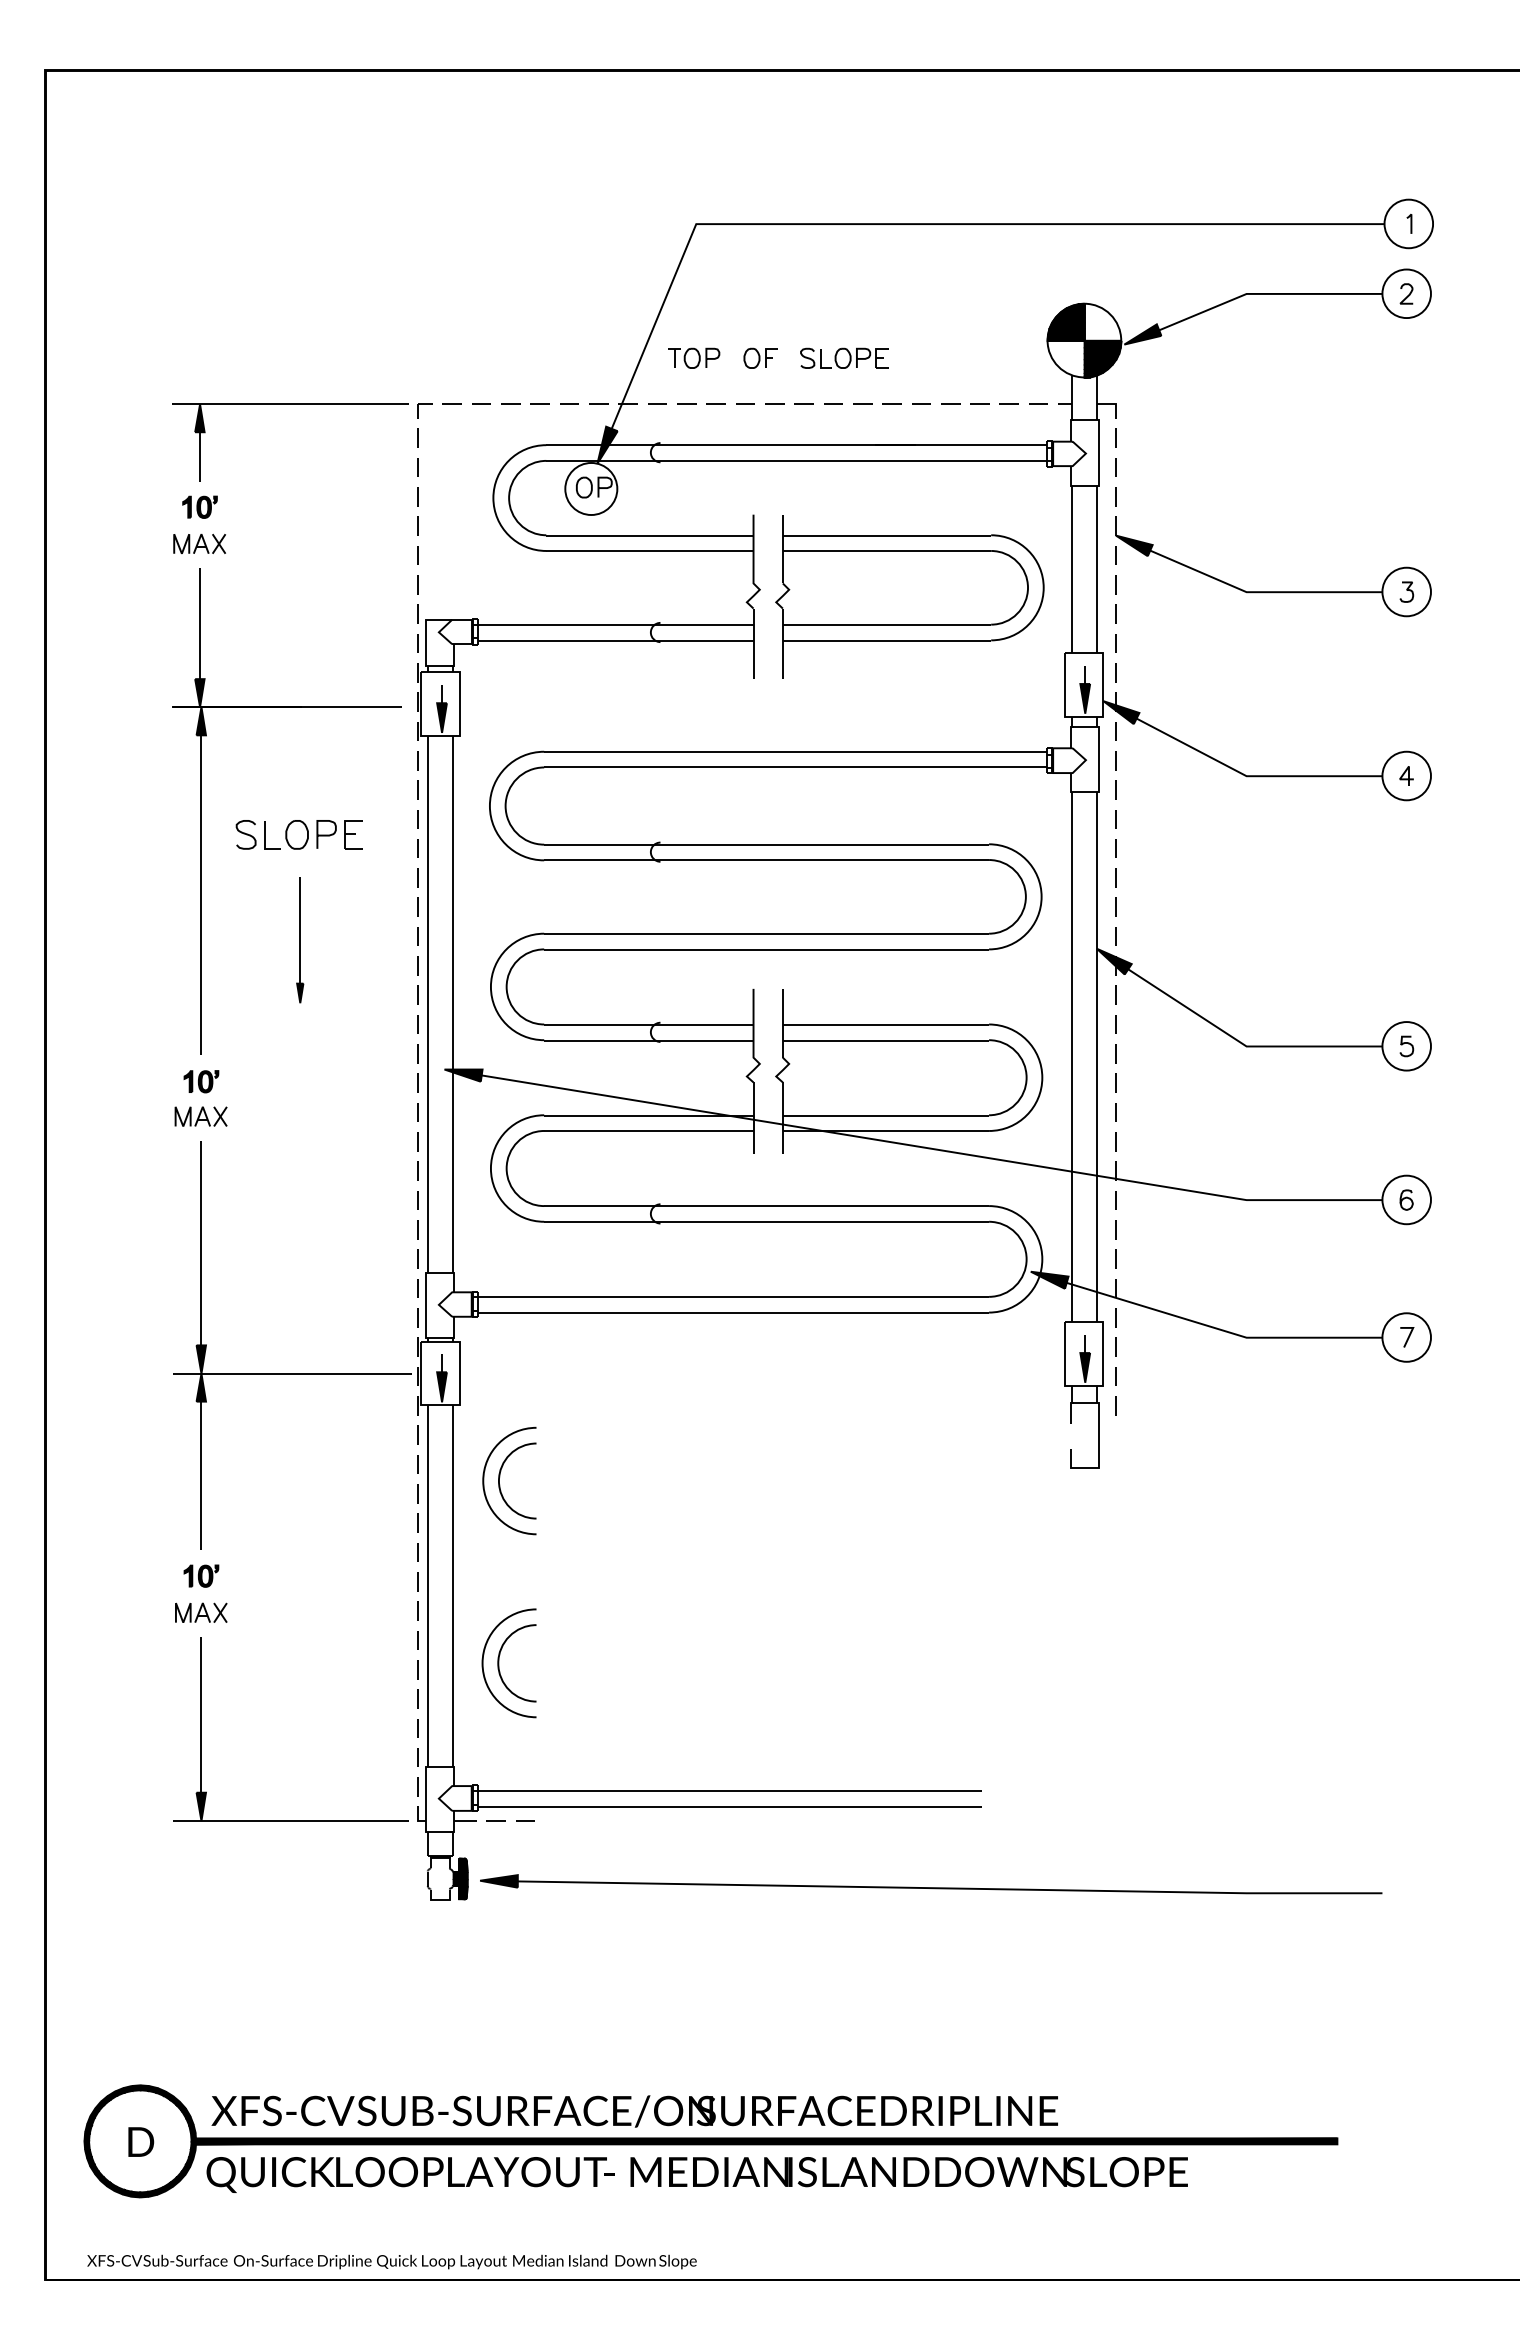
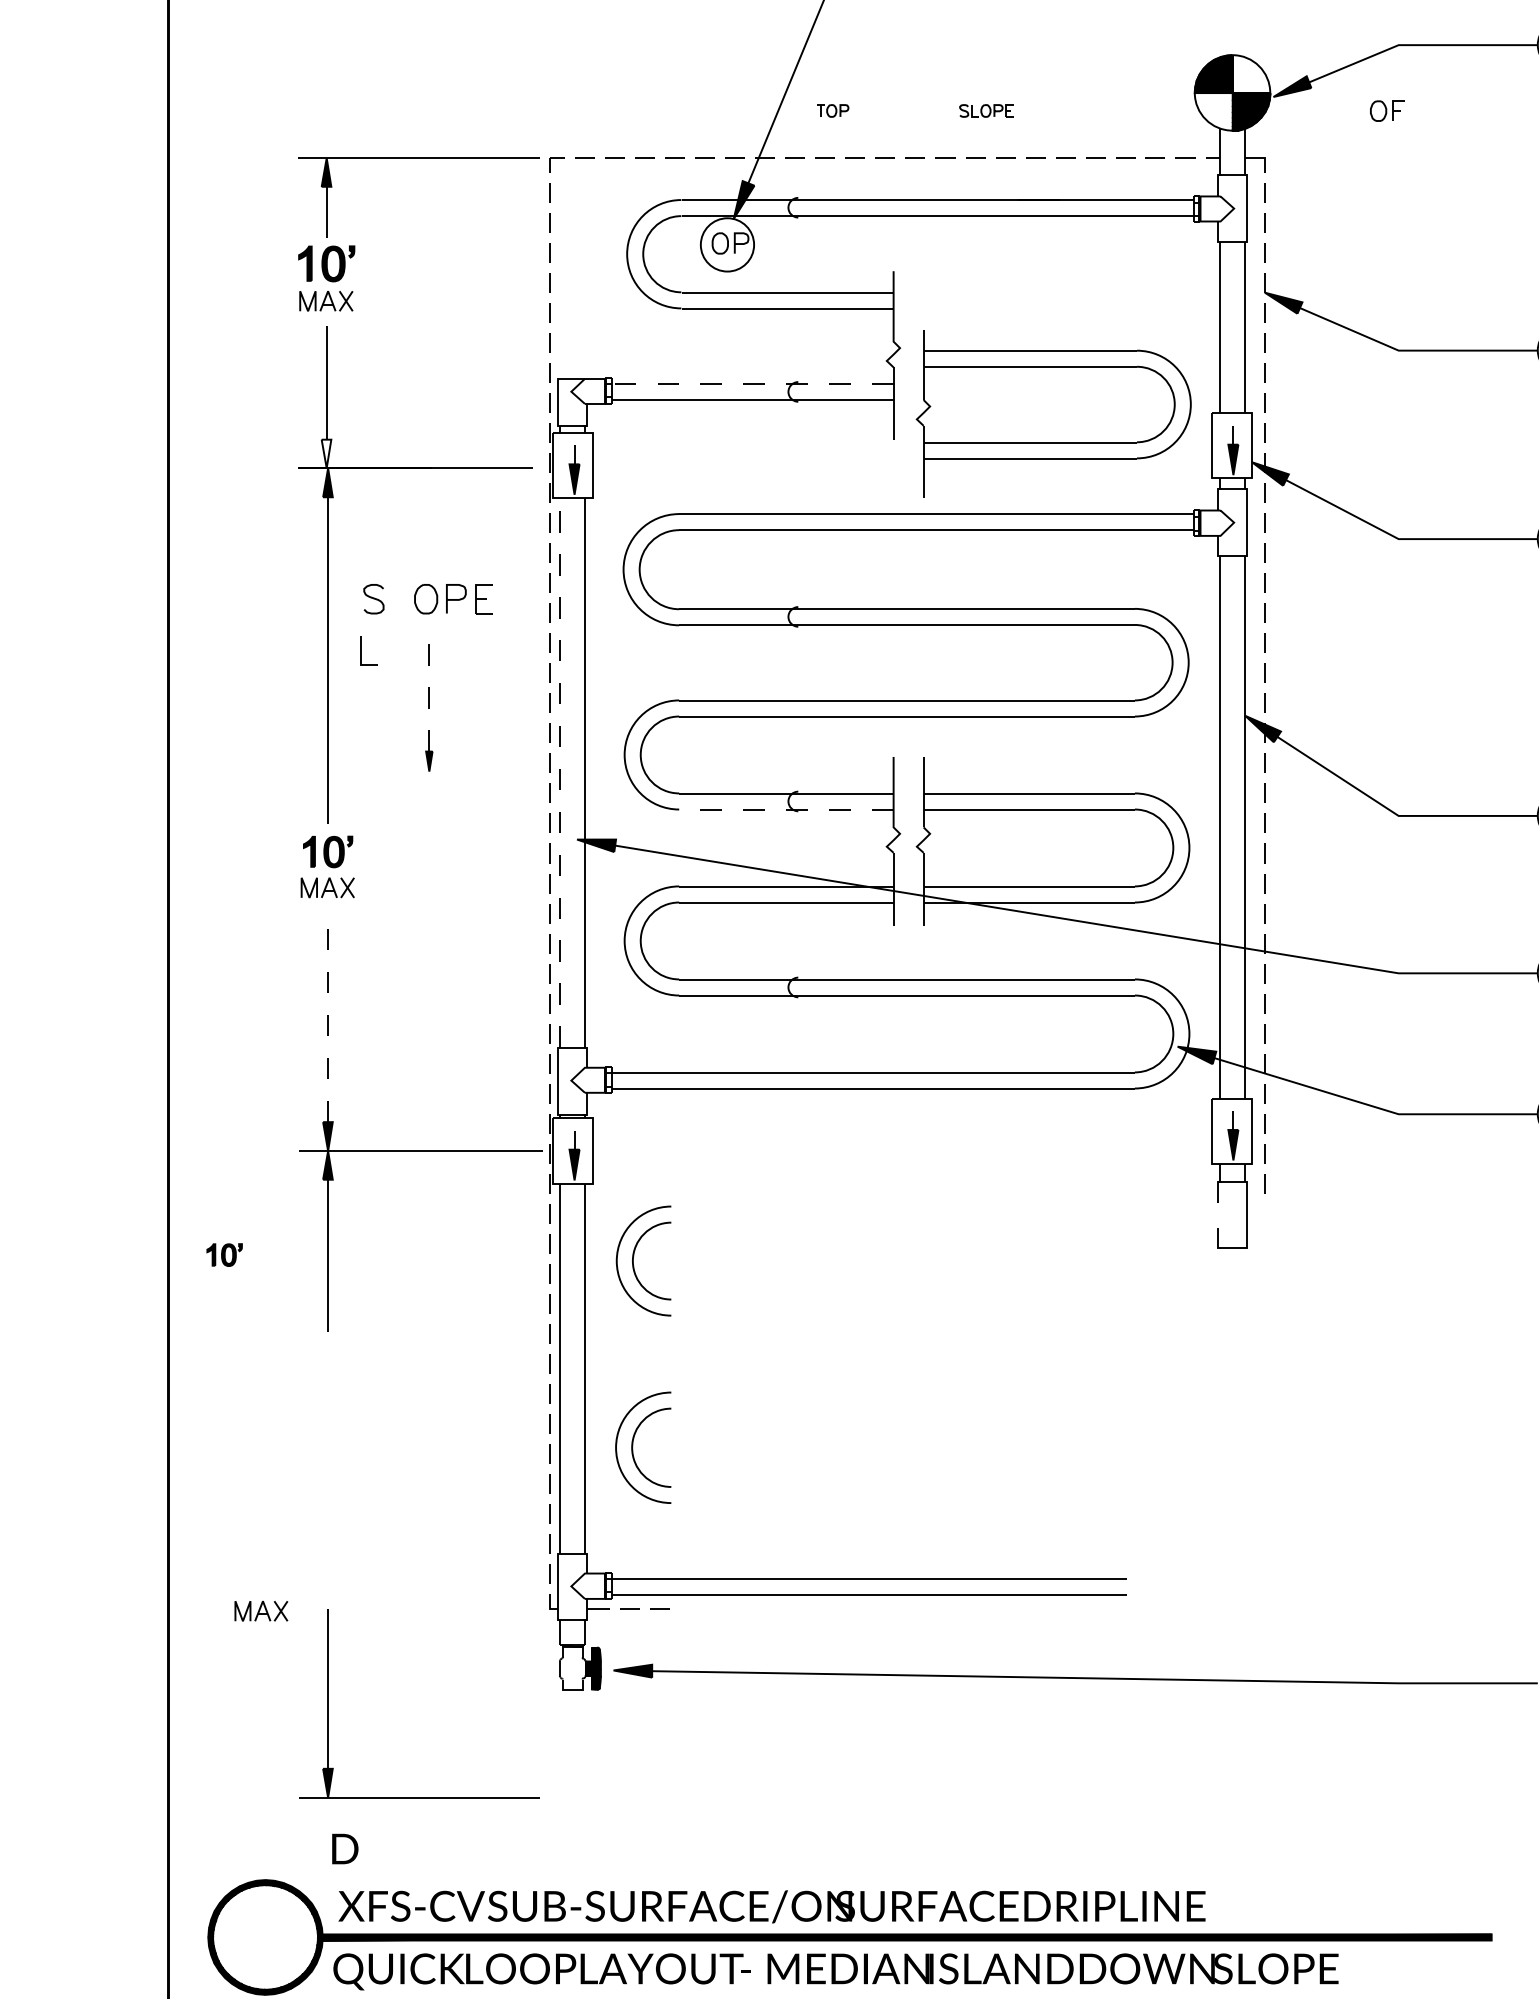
part: (694, 357) -> (833, 110), size x0.6
part: (760, 357) -> (1387, 110), moved
part: (844, 357) -> (986, 110), size x0.6
part: (199, 506) -> (326, 262), size x1.6
part: (909, 596) -> (1053, 413), moved
line: (615, 625) -> (752, 384), solid -> dashed
fill: (199, 693) -> (326, 454), removed
line: (265, 835) -> (361, 651), moved
line: (300, 929) -> (429, 696), solid -> dashed
line: (428, 1003) -> (560, 771), solid -> dashed
line: (648, 1040) -> (786, 809), solid -> dashed
part: (201, 1081) -> (328, 851), size x1.4
line: (201, 1242) -> (328, 1016), solid -> dashed
part: (201, 1575) -> (224, 1254), moved
part: (201, 1612) -> (261, 1610), moved
part: (201, 1729) -> (328, 1704), moved
text: (141, 2141) -> (345, 1848), moved

